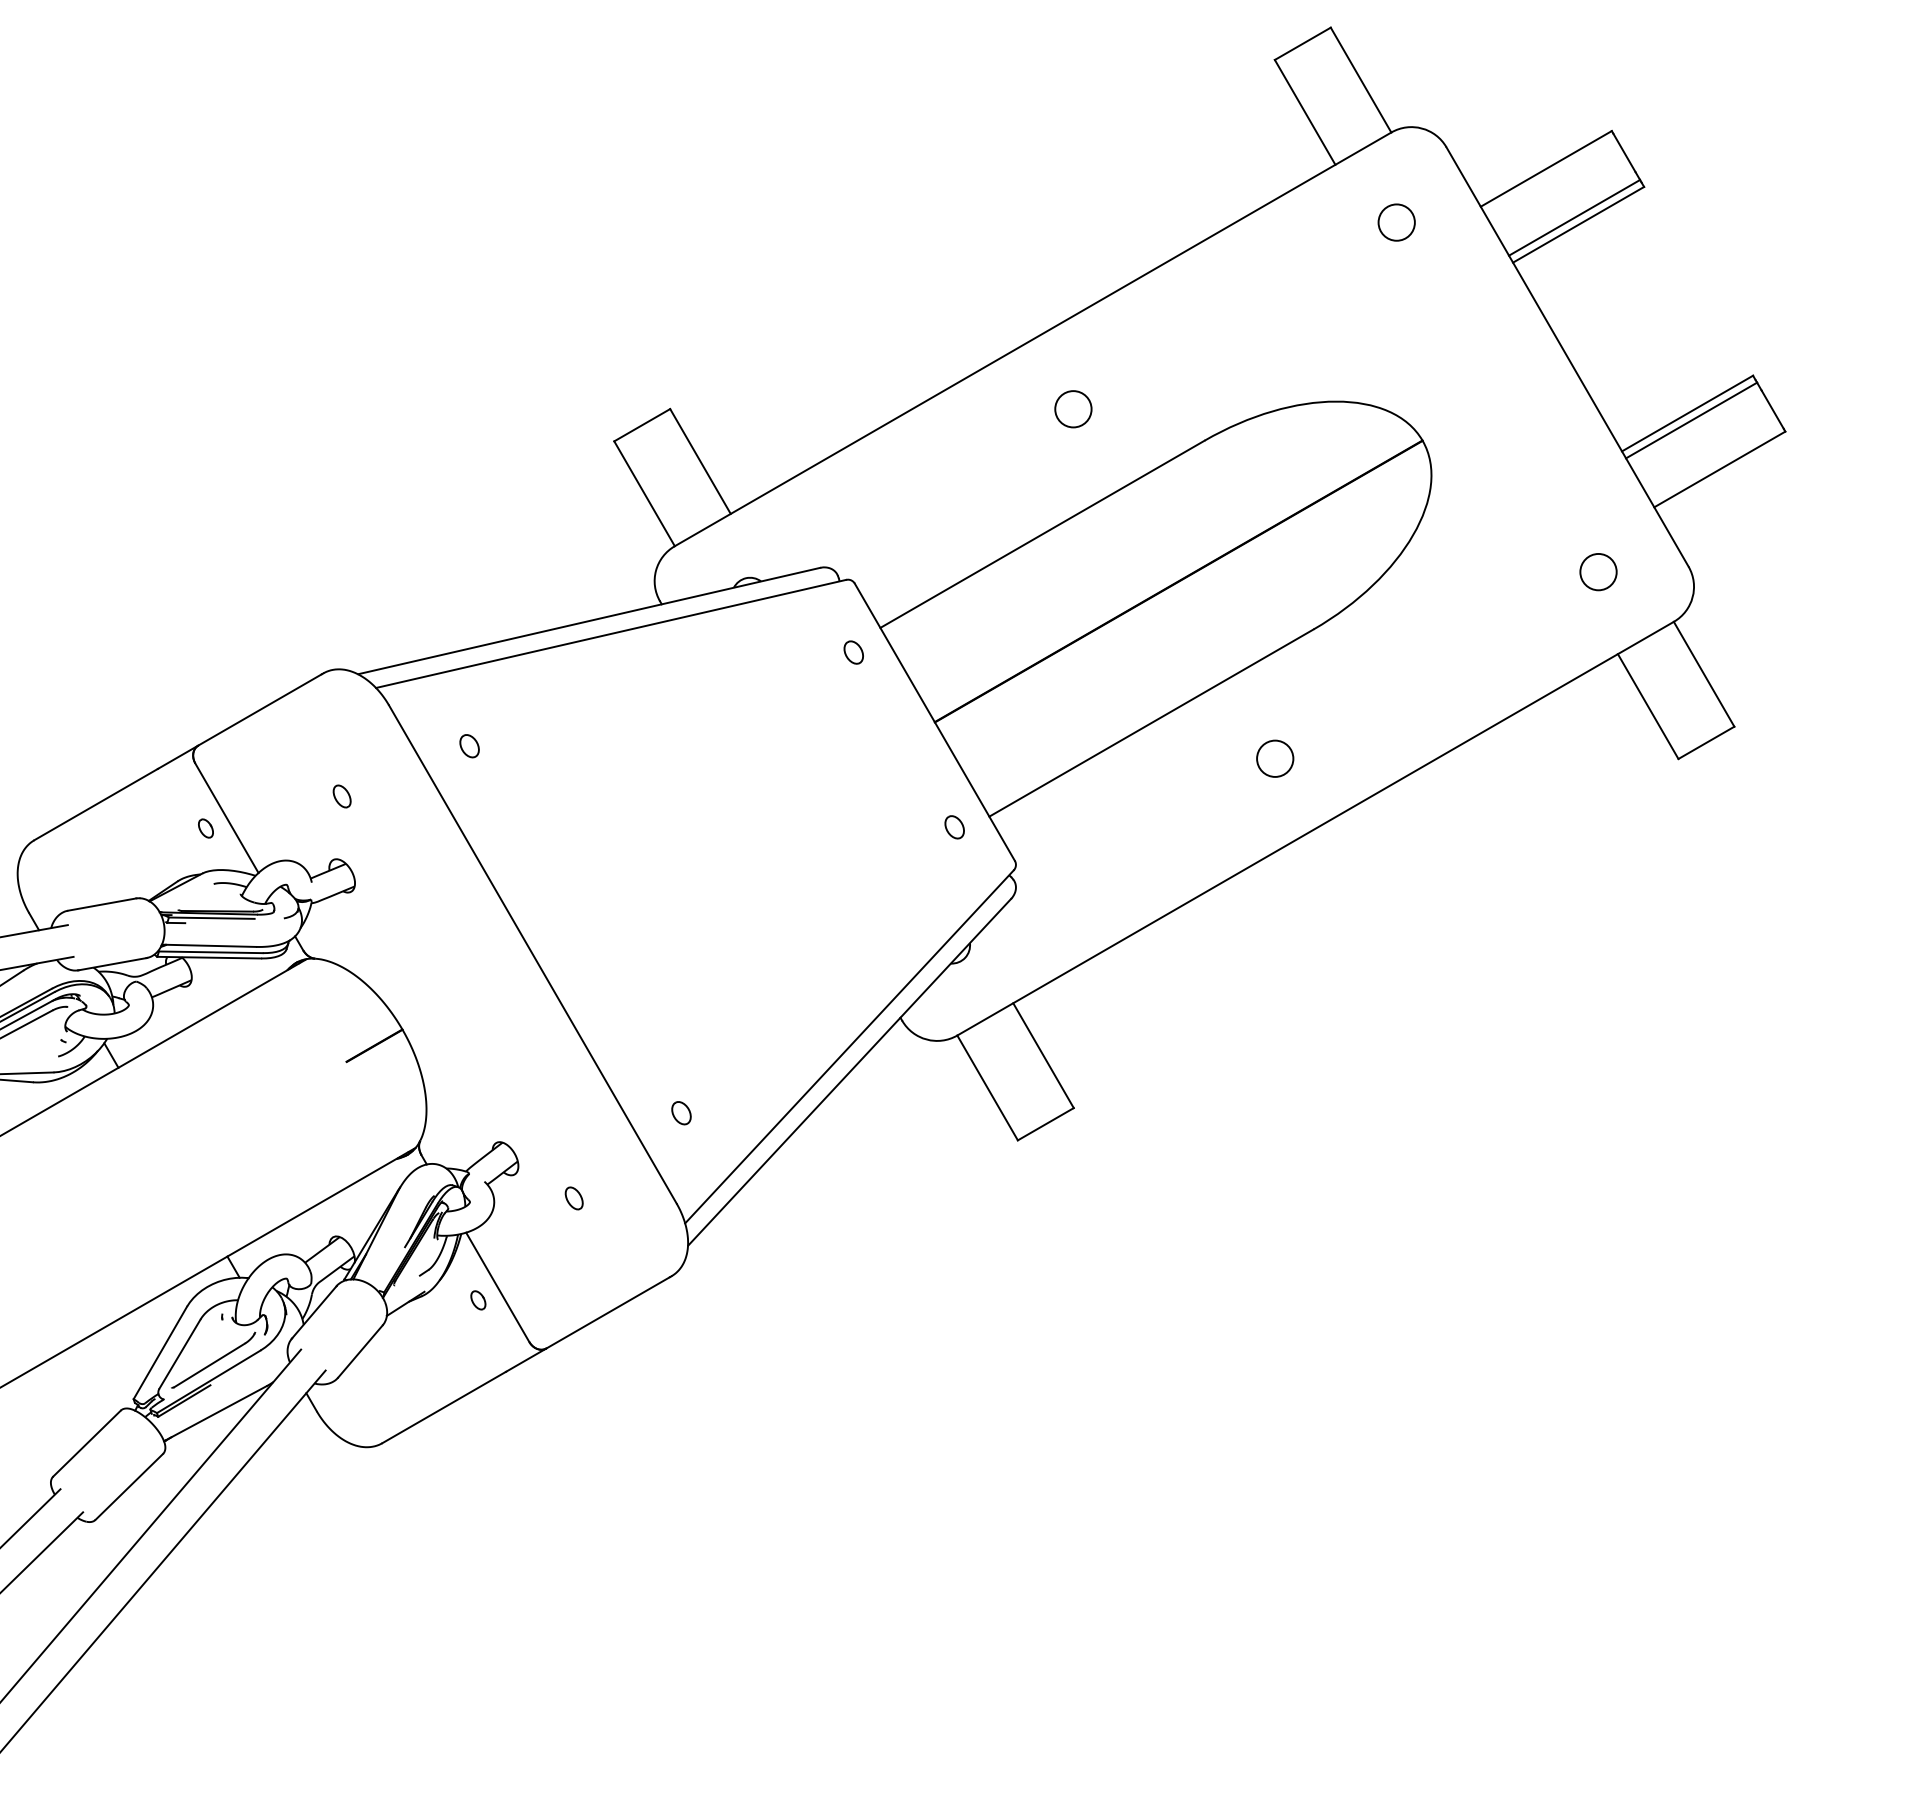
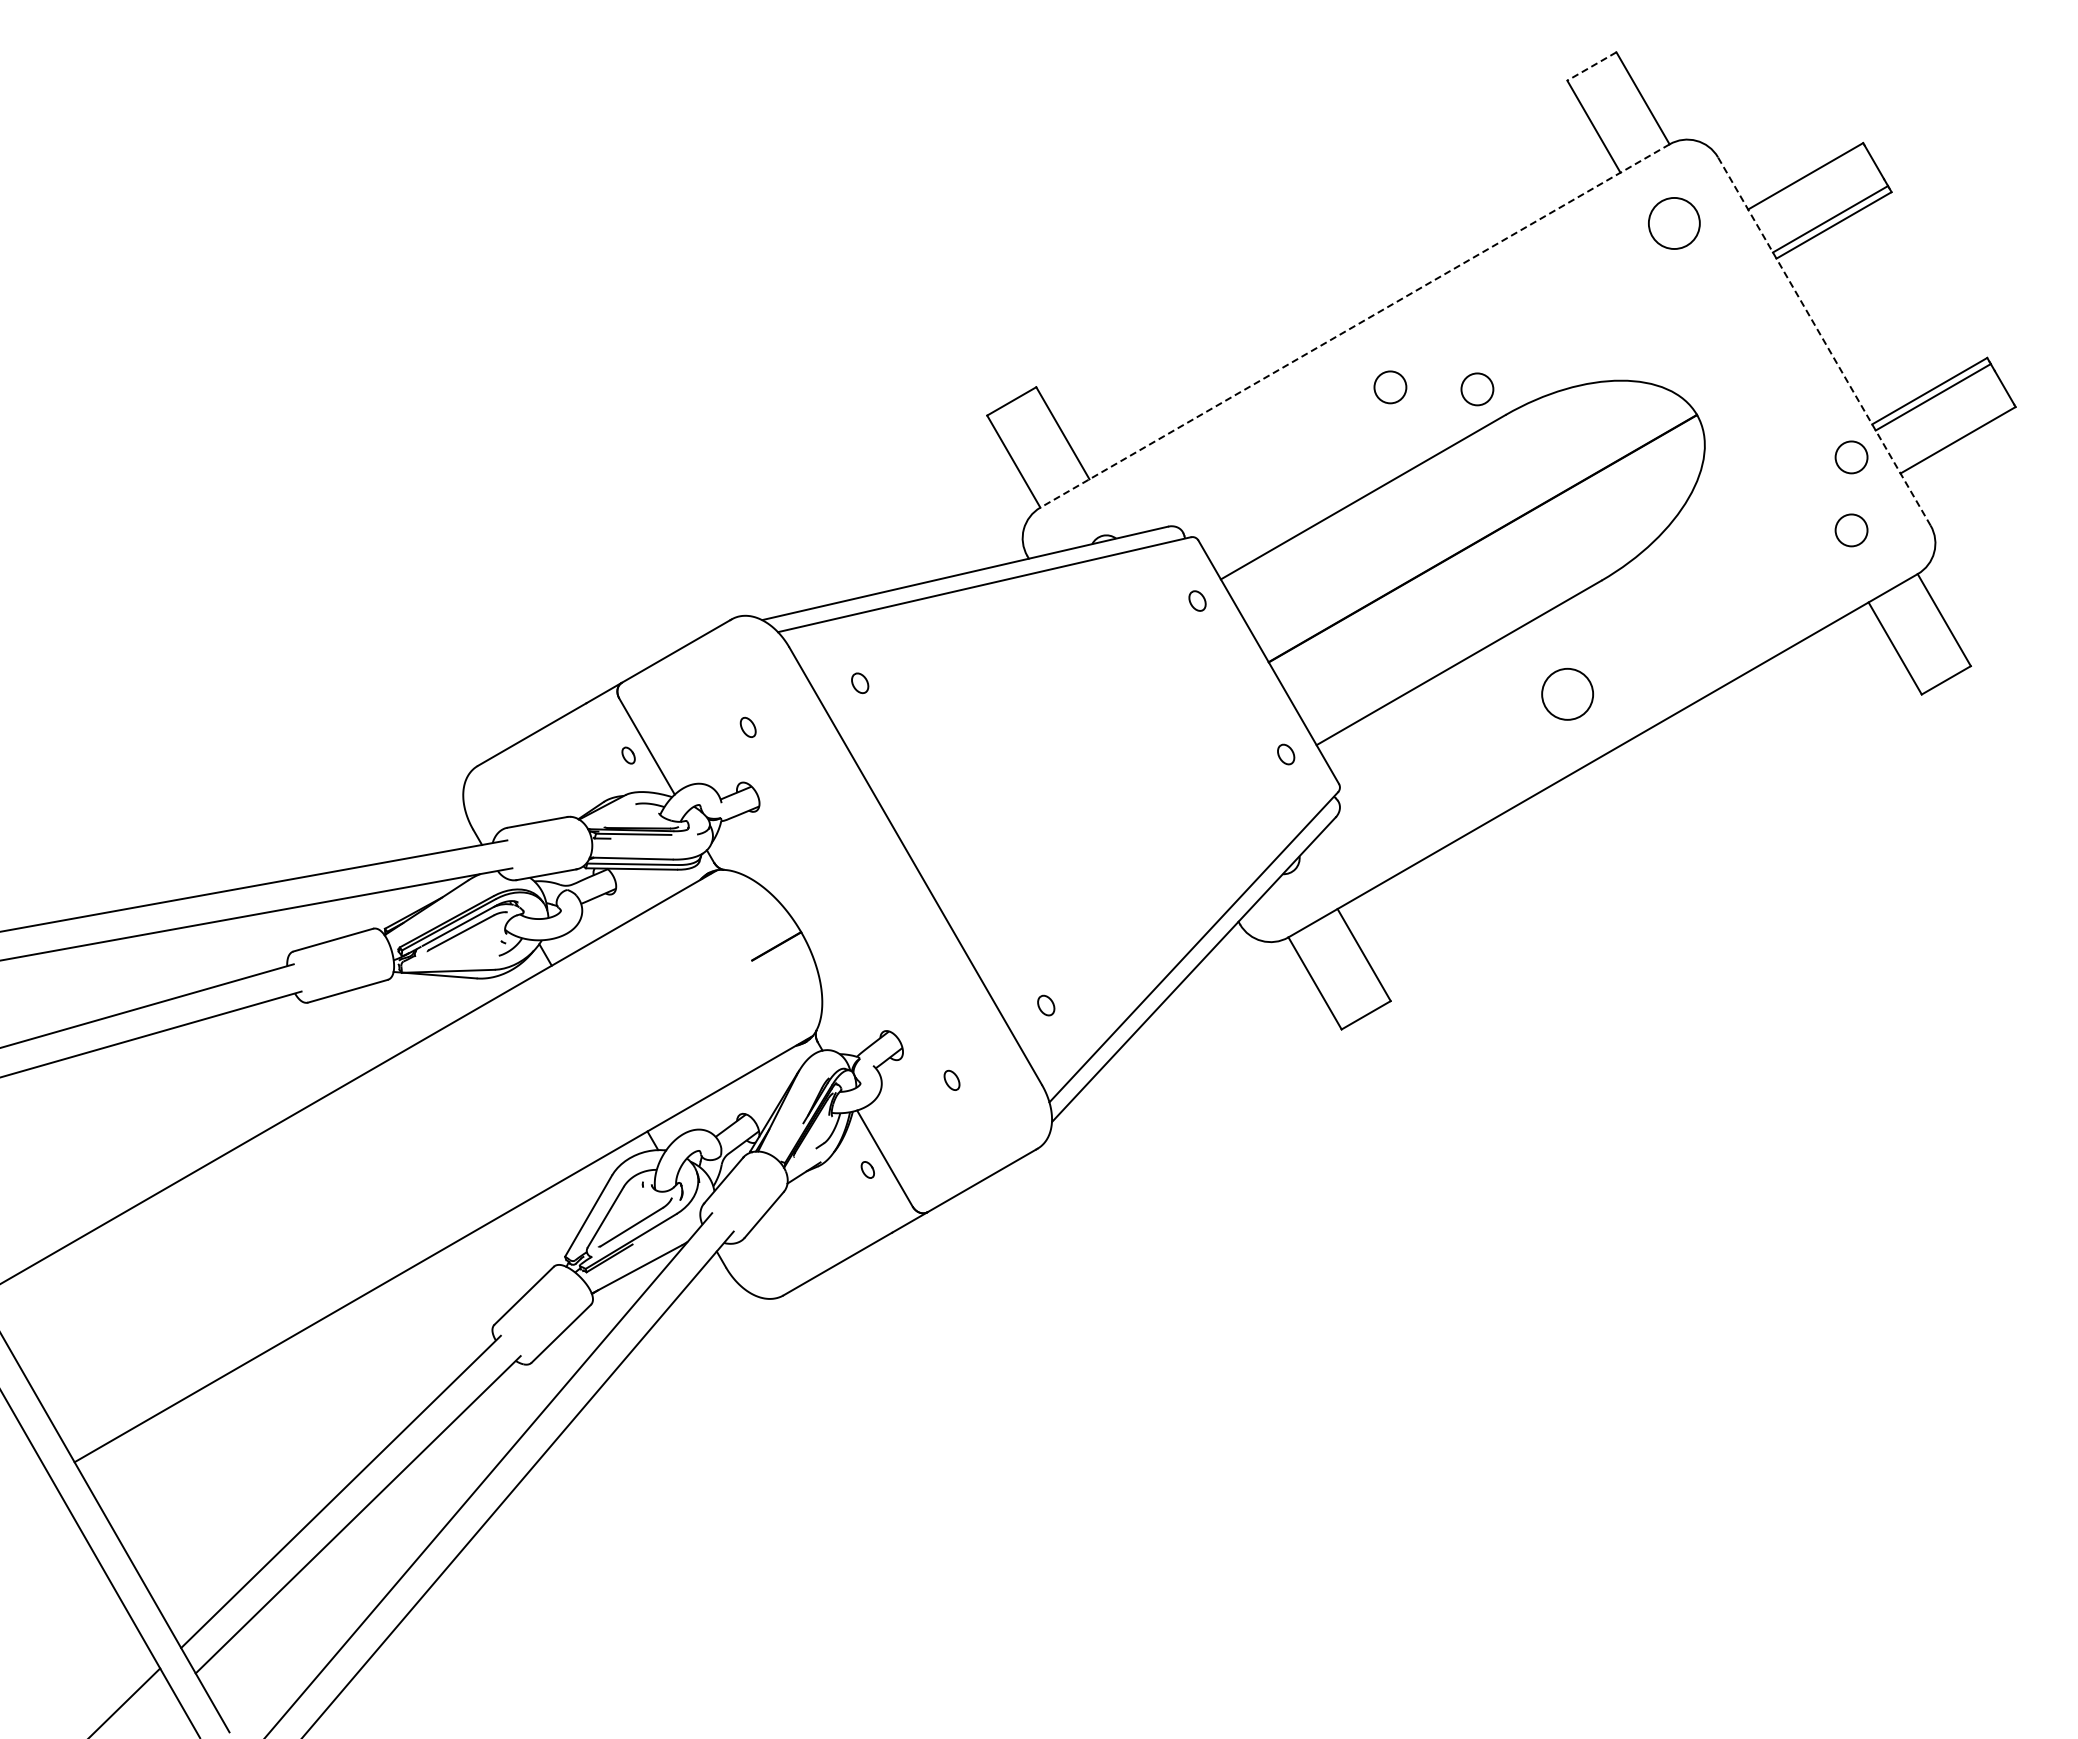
line: (1302, 43) -> (1591, 66), solid -> dashed
circle: (1396, 222) -> (1674, 223), size x1.6
line: (1032, 339) -> (1354, 326), solid -> dashed
line: (1567, 356) -> (1824, 341), solid -> dashed
circle: (1172, 411) -> (1477, 389), added
circle: (1598, 489) -> (1851, 457), added
circle: (1275, 758) -> (1567, 694), size x1.6

